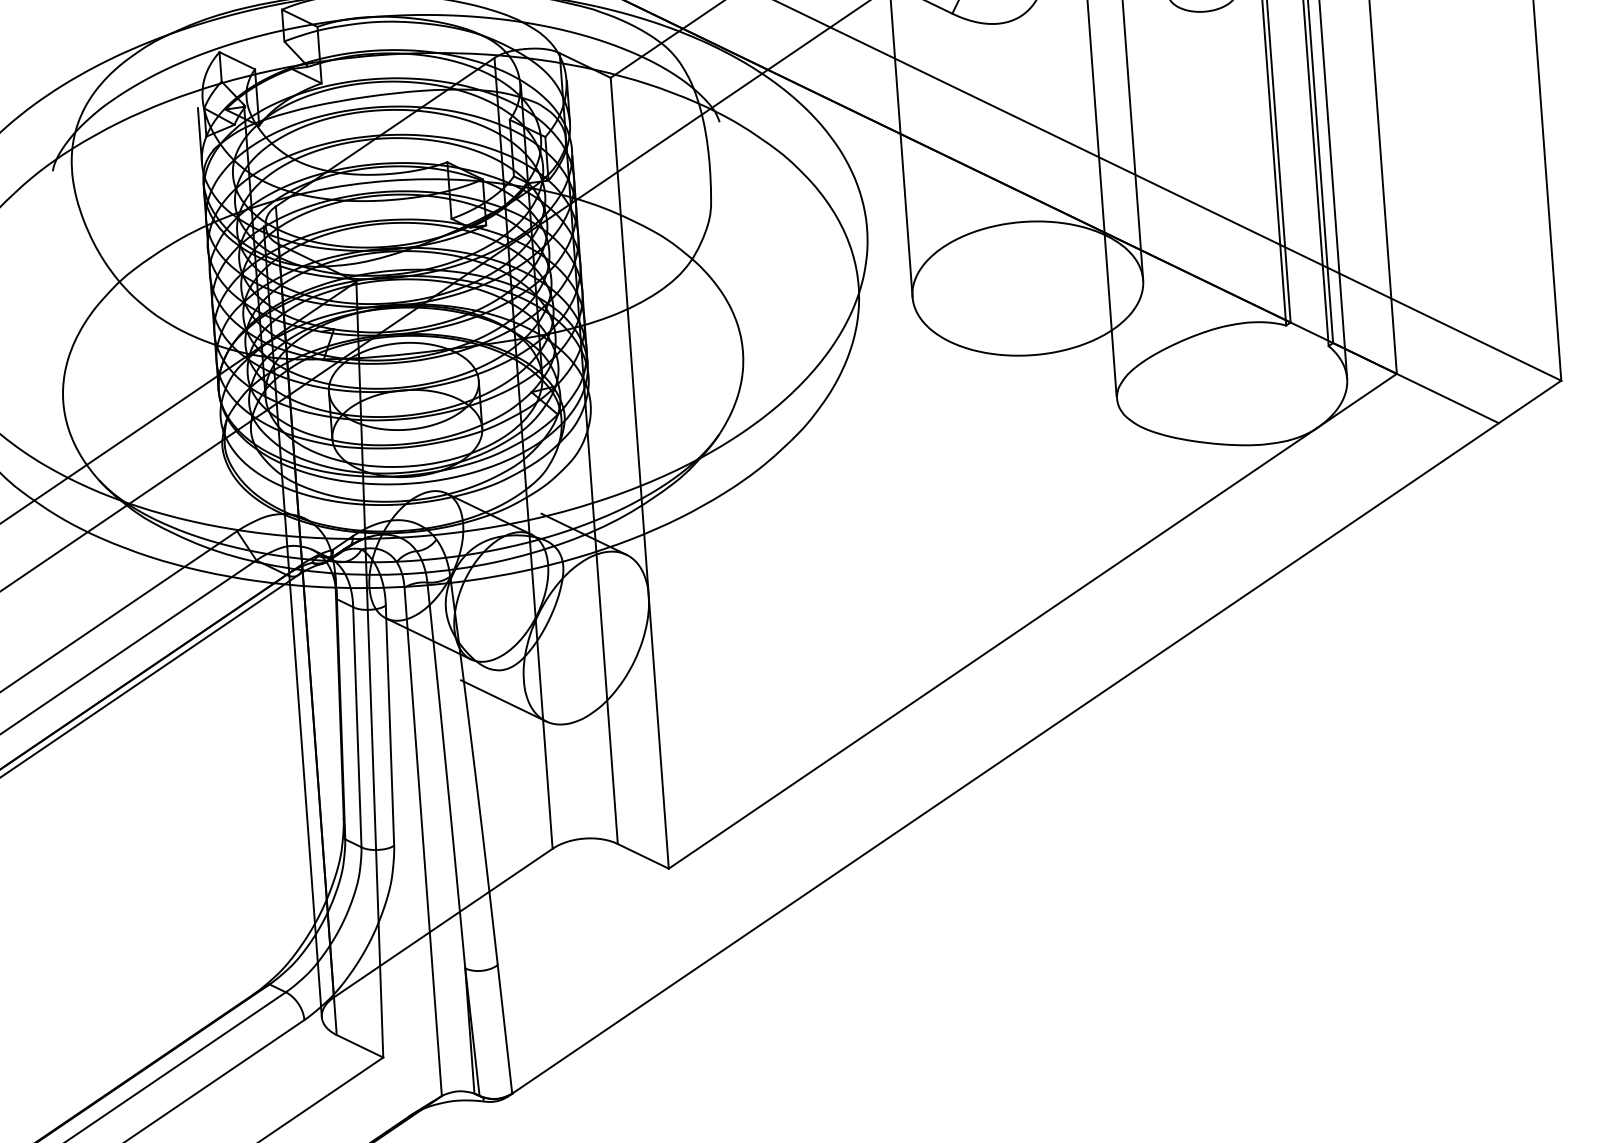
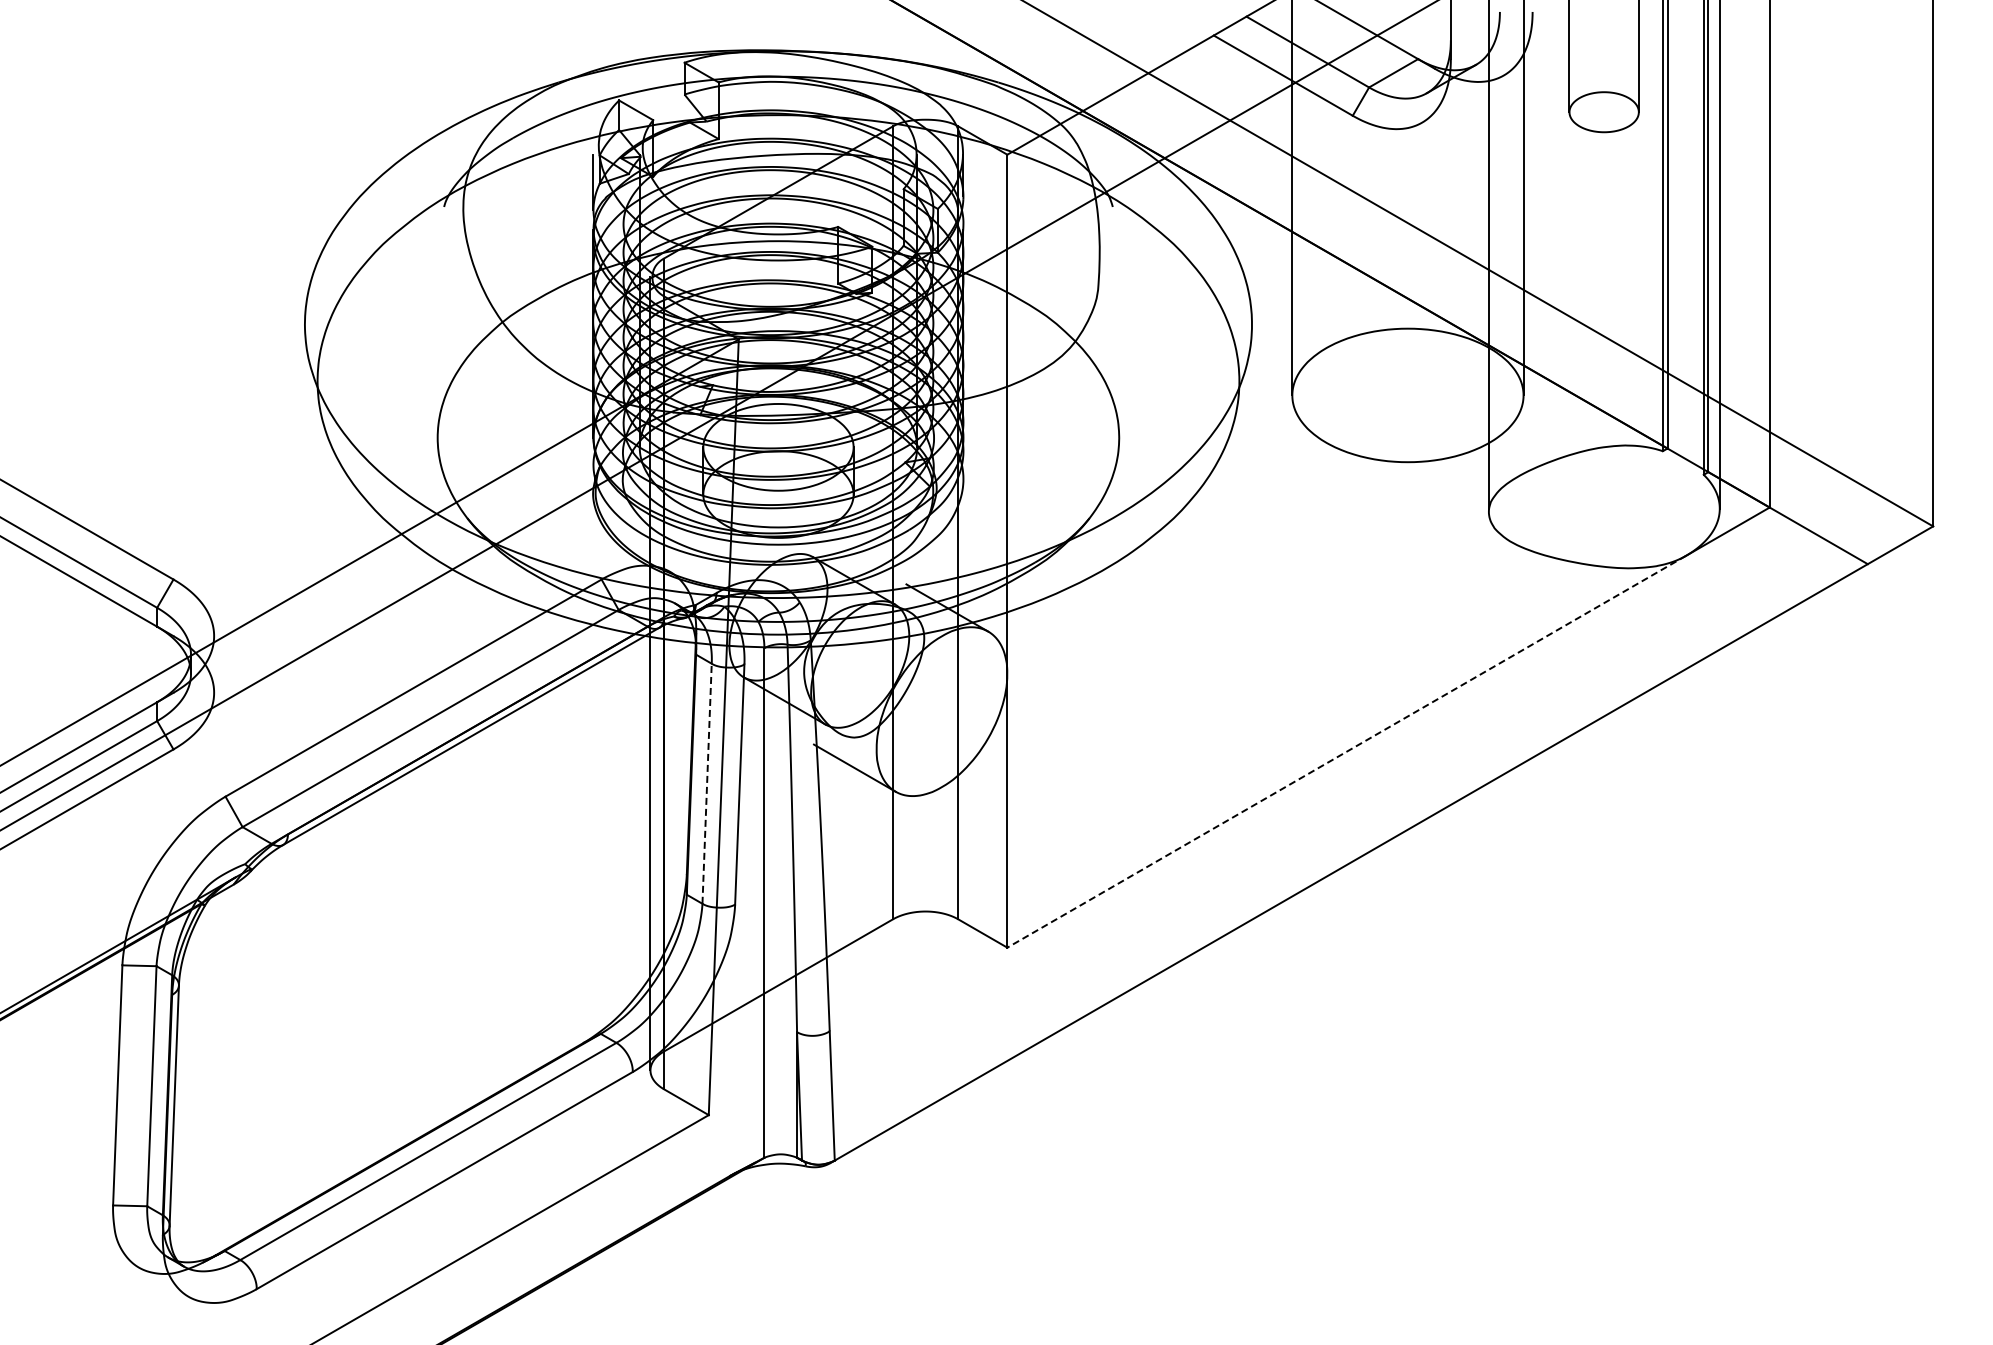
line: (992, 648) -> (1346, 751), solid -> dashed
line: (357, 726) -> (707, 783), solid -> dashed

